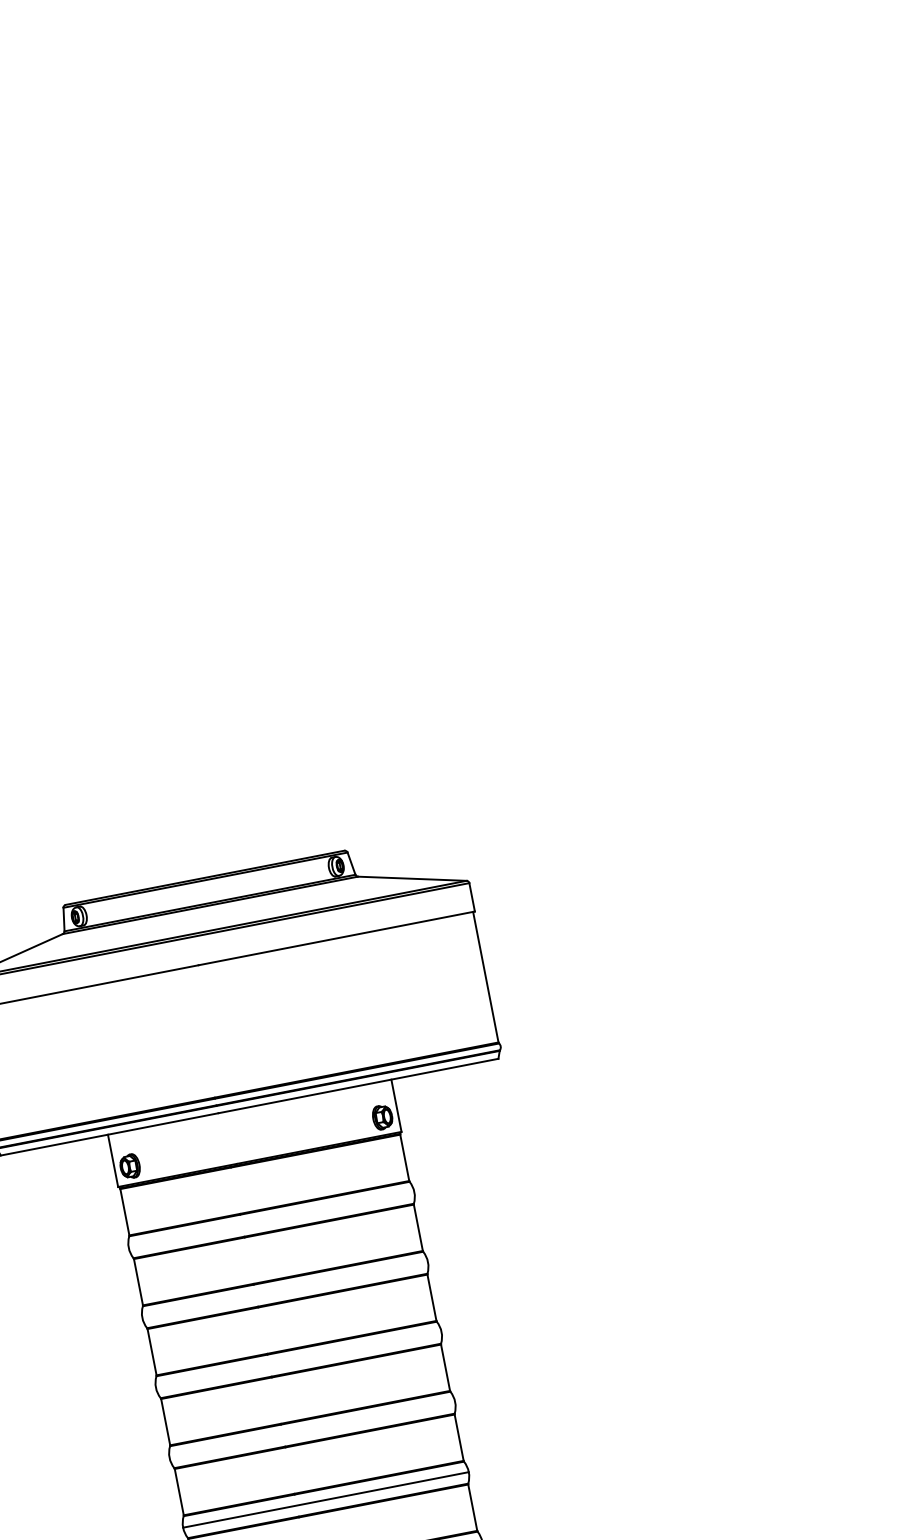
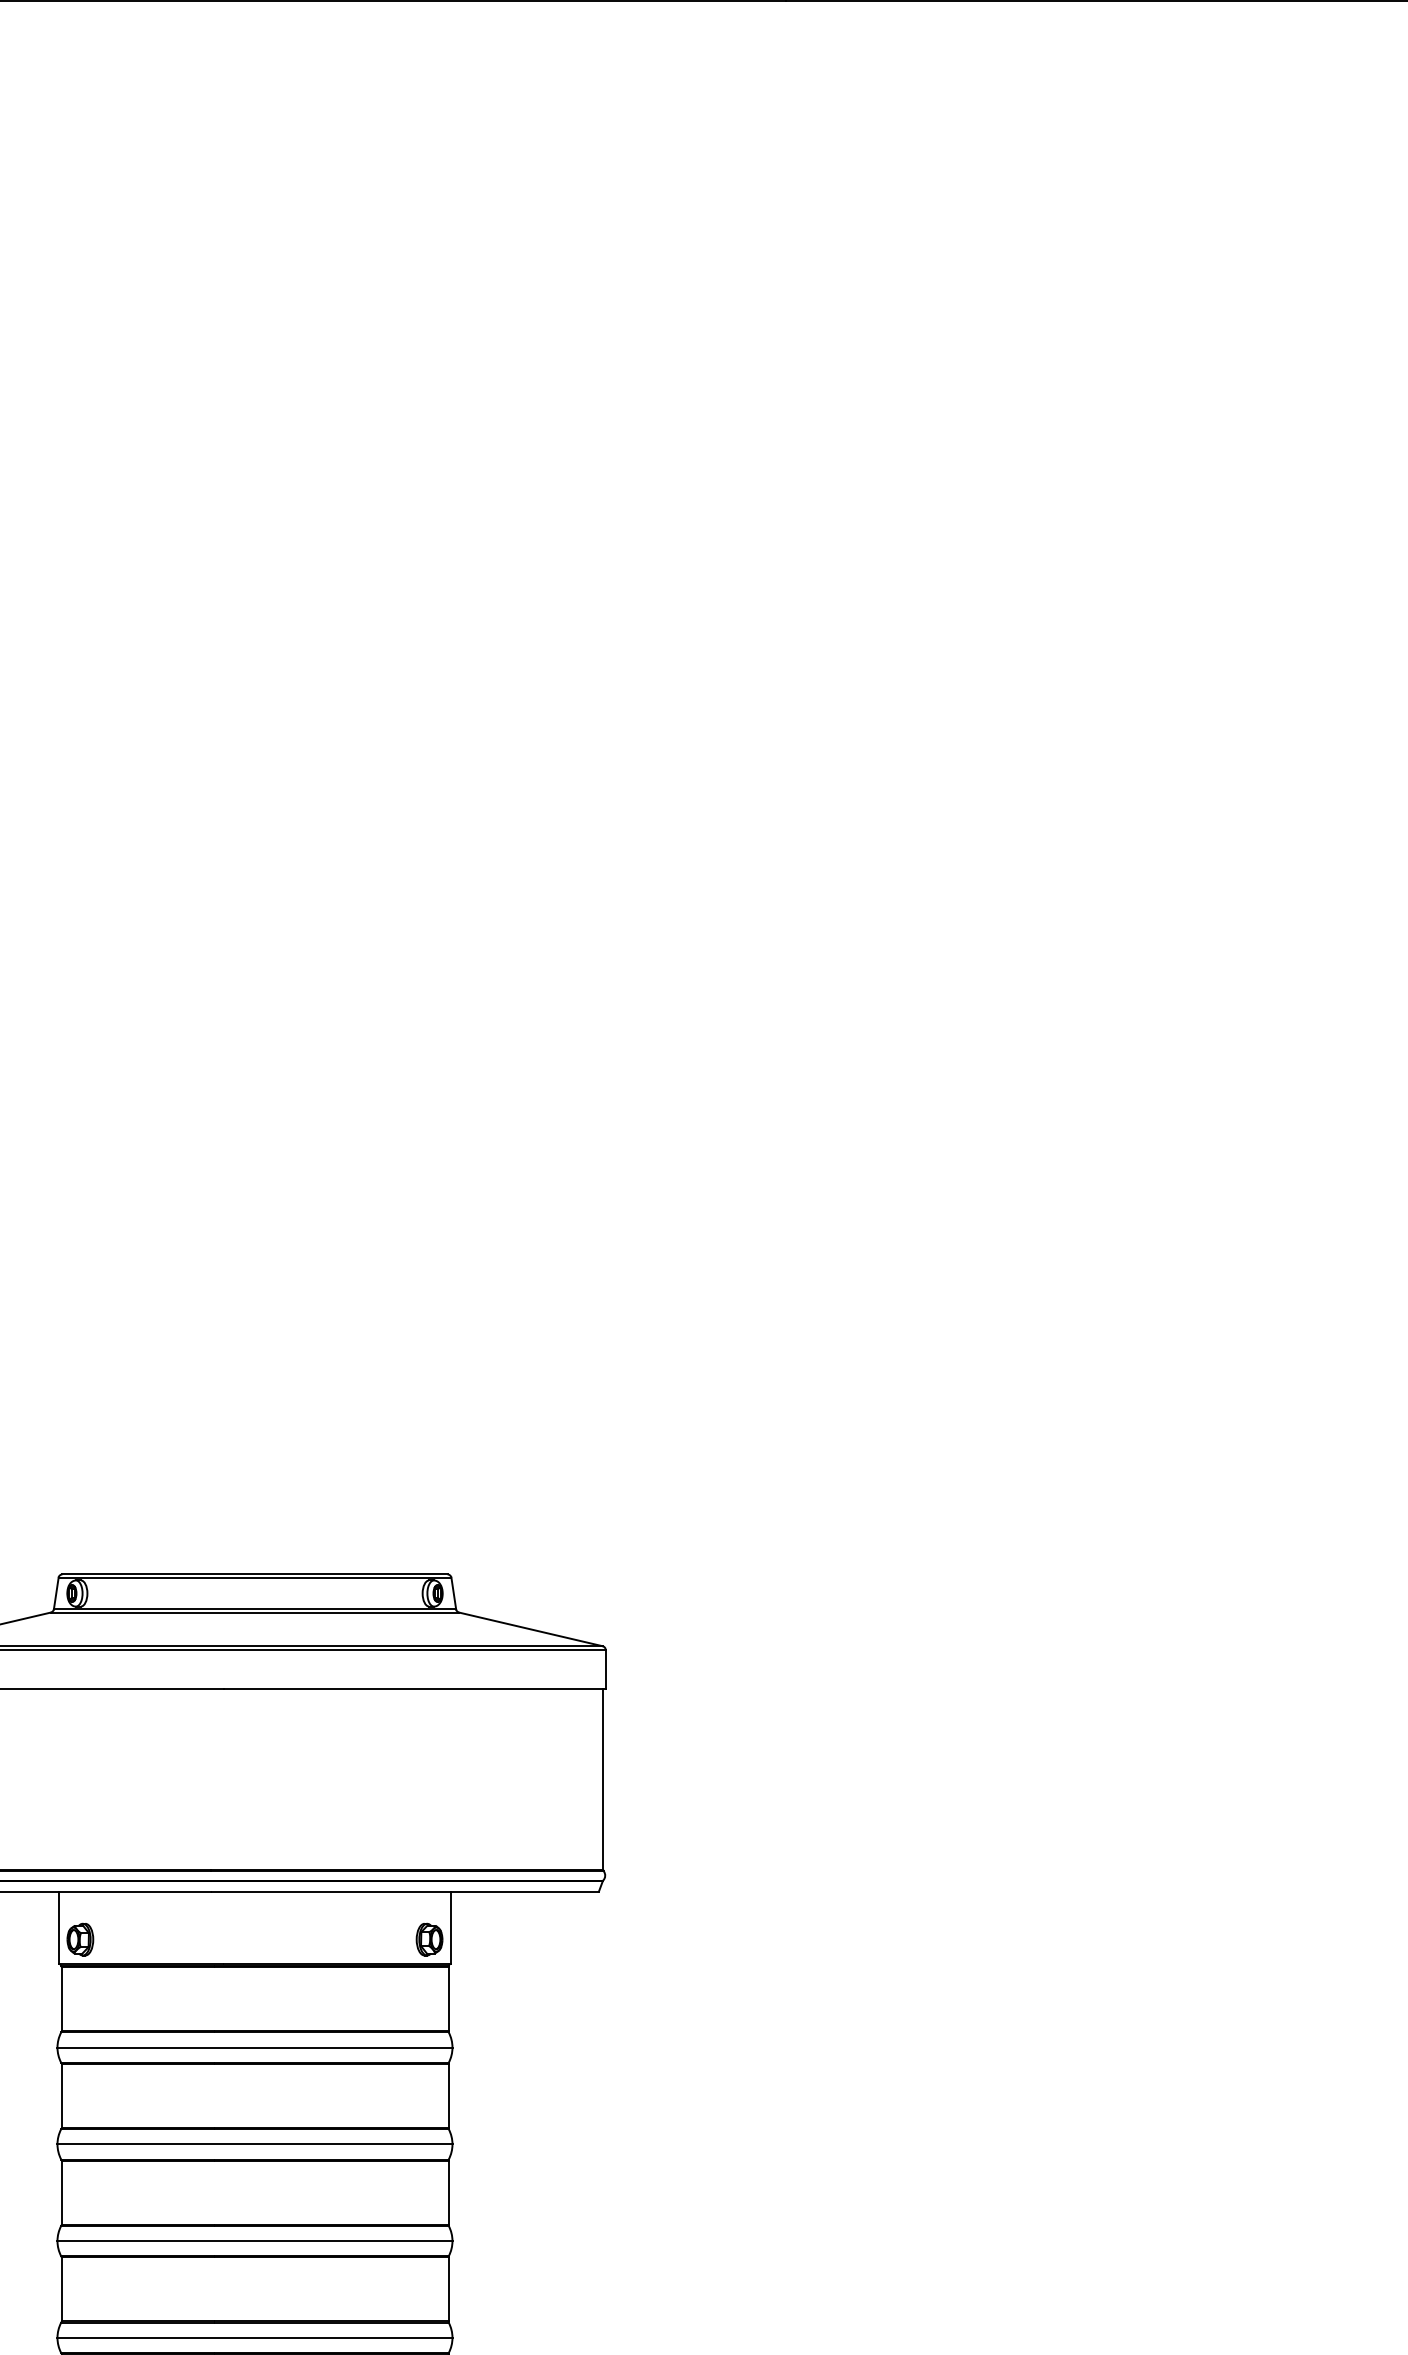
line: (271, 1220) -> (254, 2047), added
line: (284, 1290) -> (254, 2144), added
line: (298, 1360) -> (254, 2241), added
line: (311, 1429) -> (254, 2337), added

